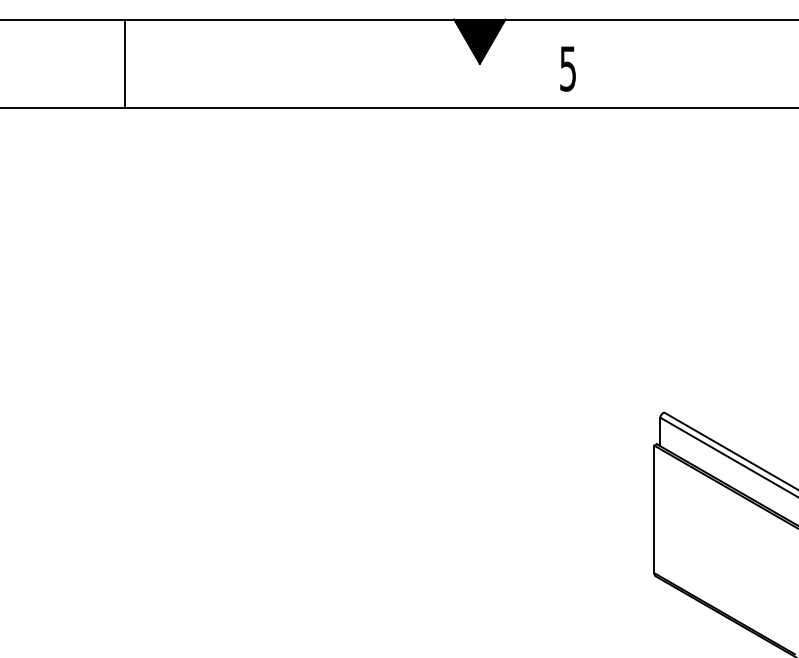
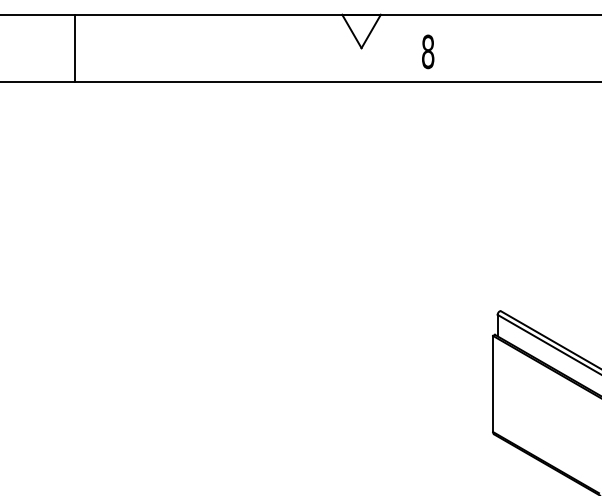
fill: (479, 41) -> (361, 31), removed
line: (125, 63) -> (74, 47), moved
text: (568, 68) -> (428, 51), 5 -> 8

